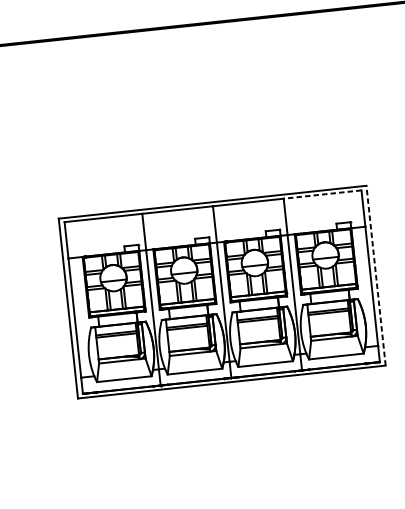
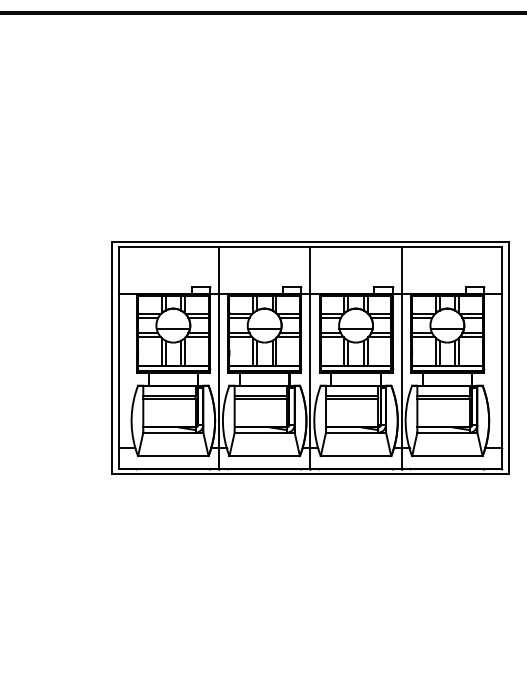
line: (322, 194) -> (451, 247), dashed -> solid
line: (376, 275) -> (509, 357), dashed -> solid

